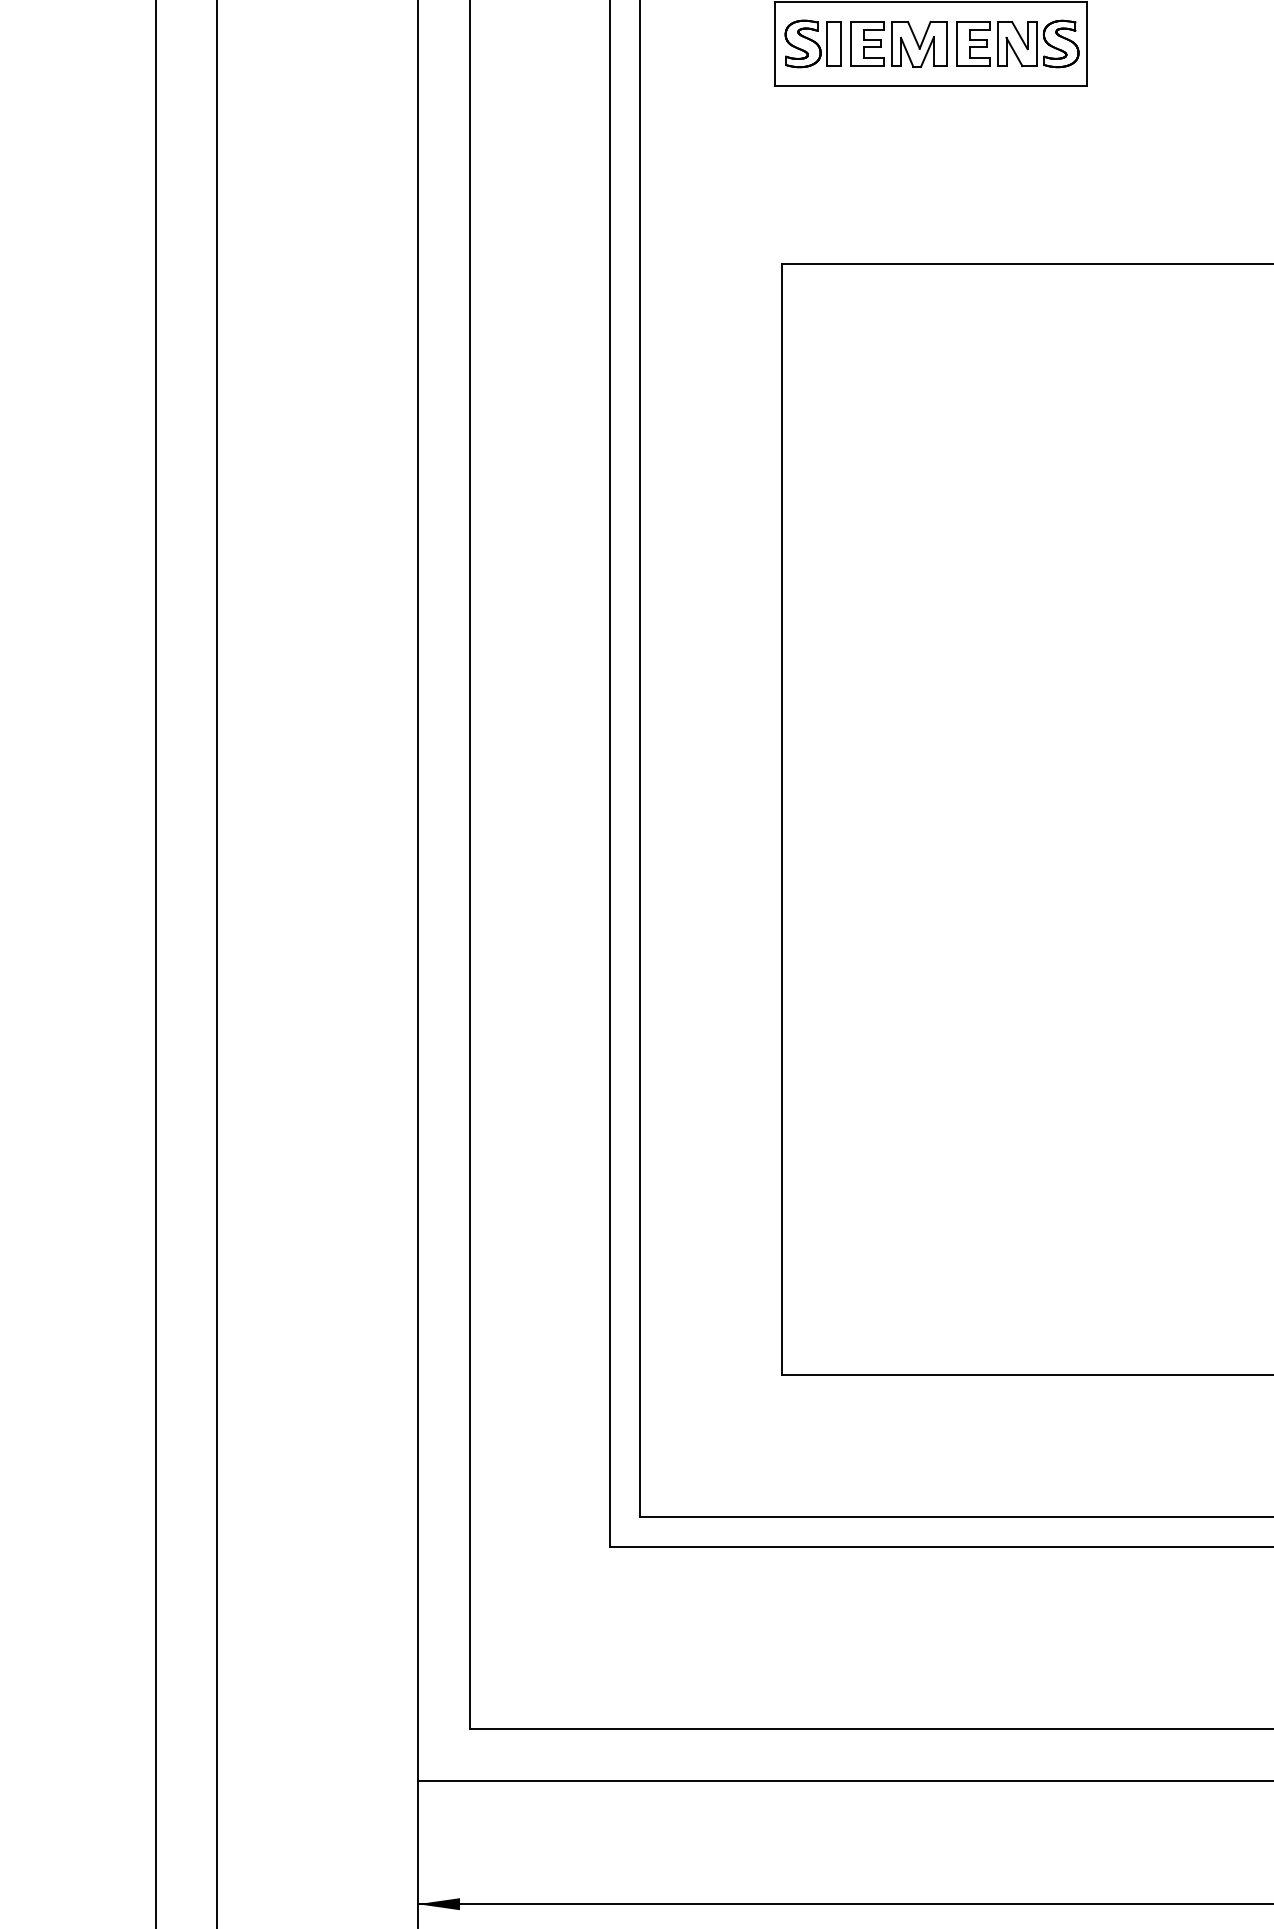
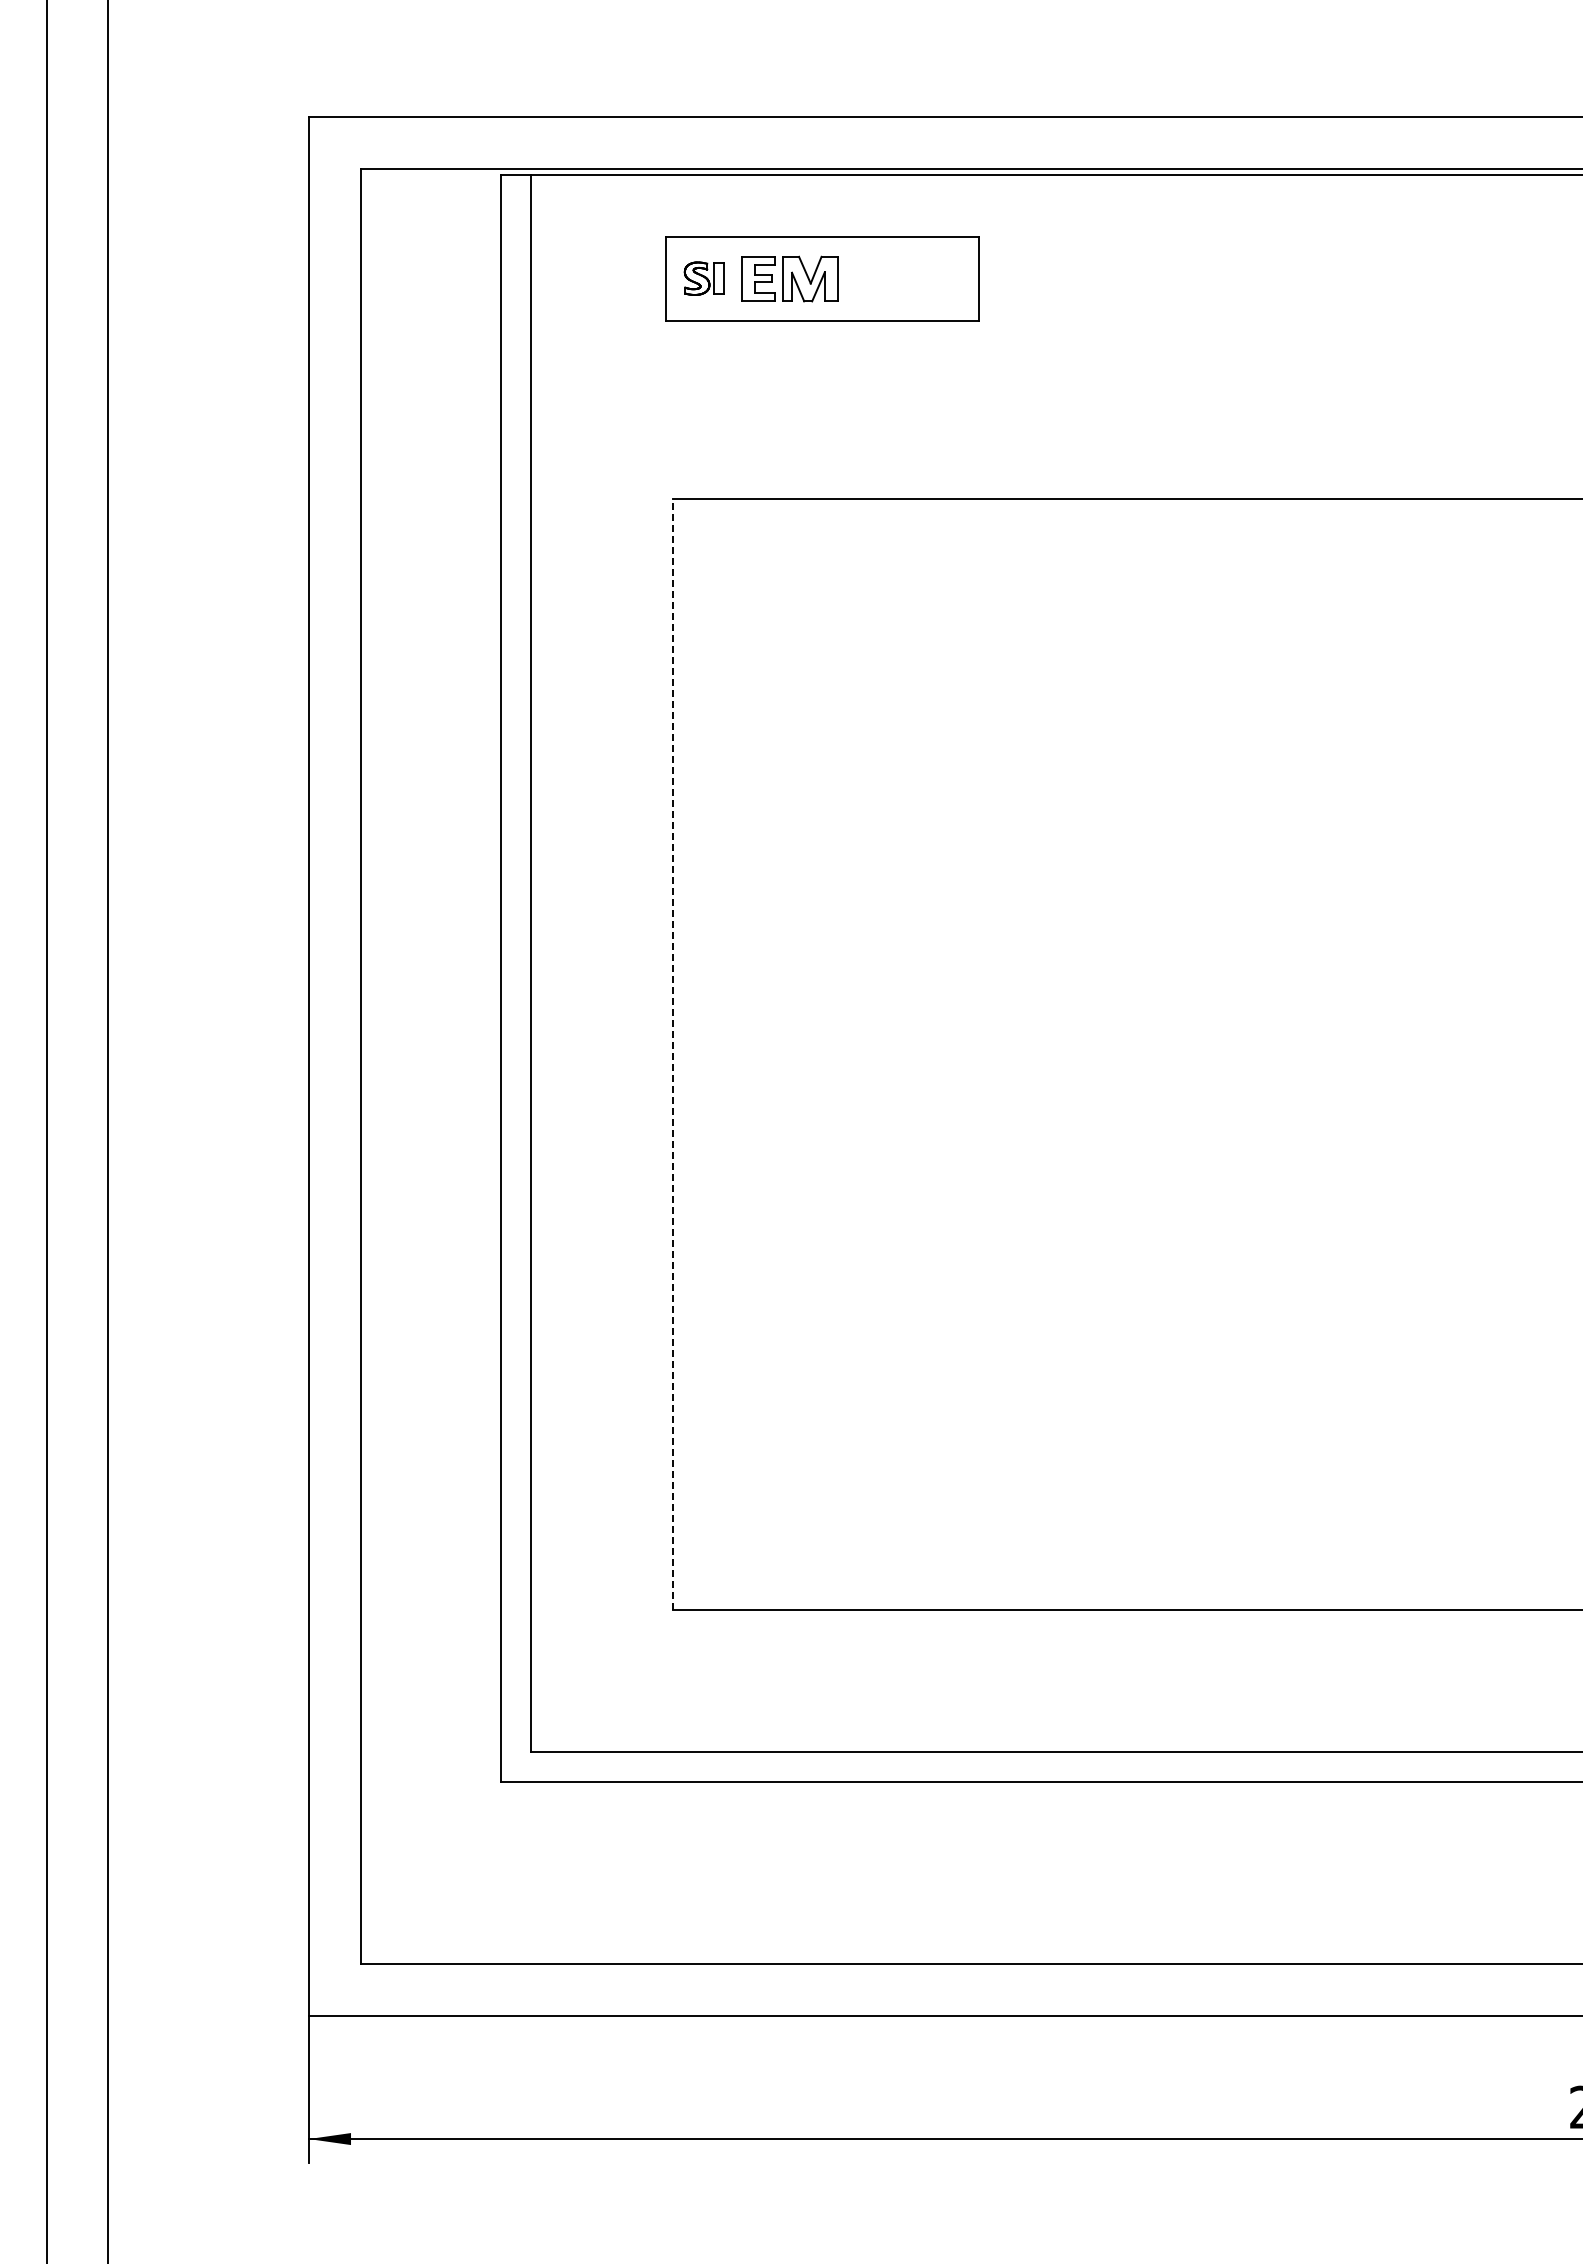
part: (812, 43) -> (703, 278), size x0.7
part: (1017, 43) -> (908, 278), removed
line: (781, 819) -> (672, 1054), solid -> dashed

